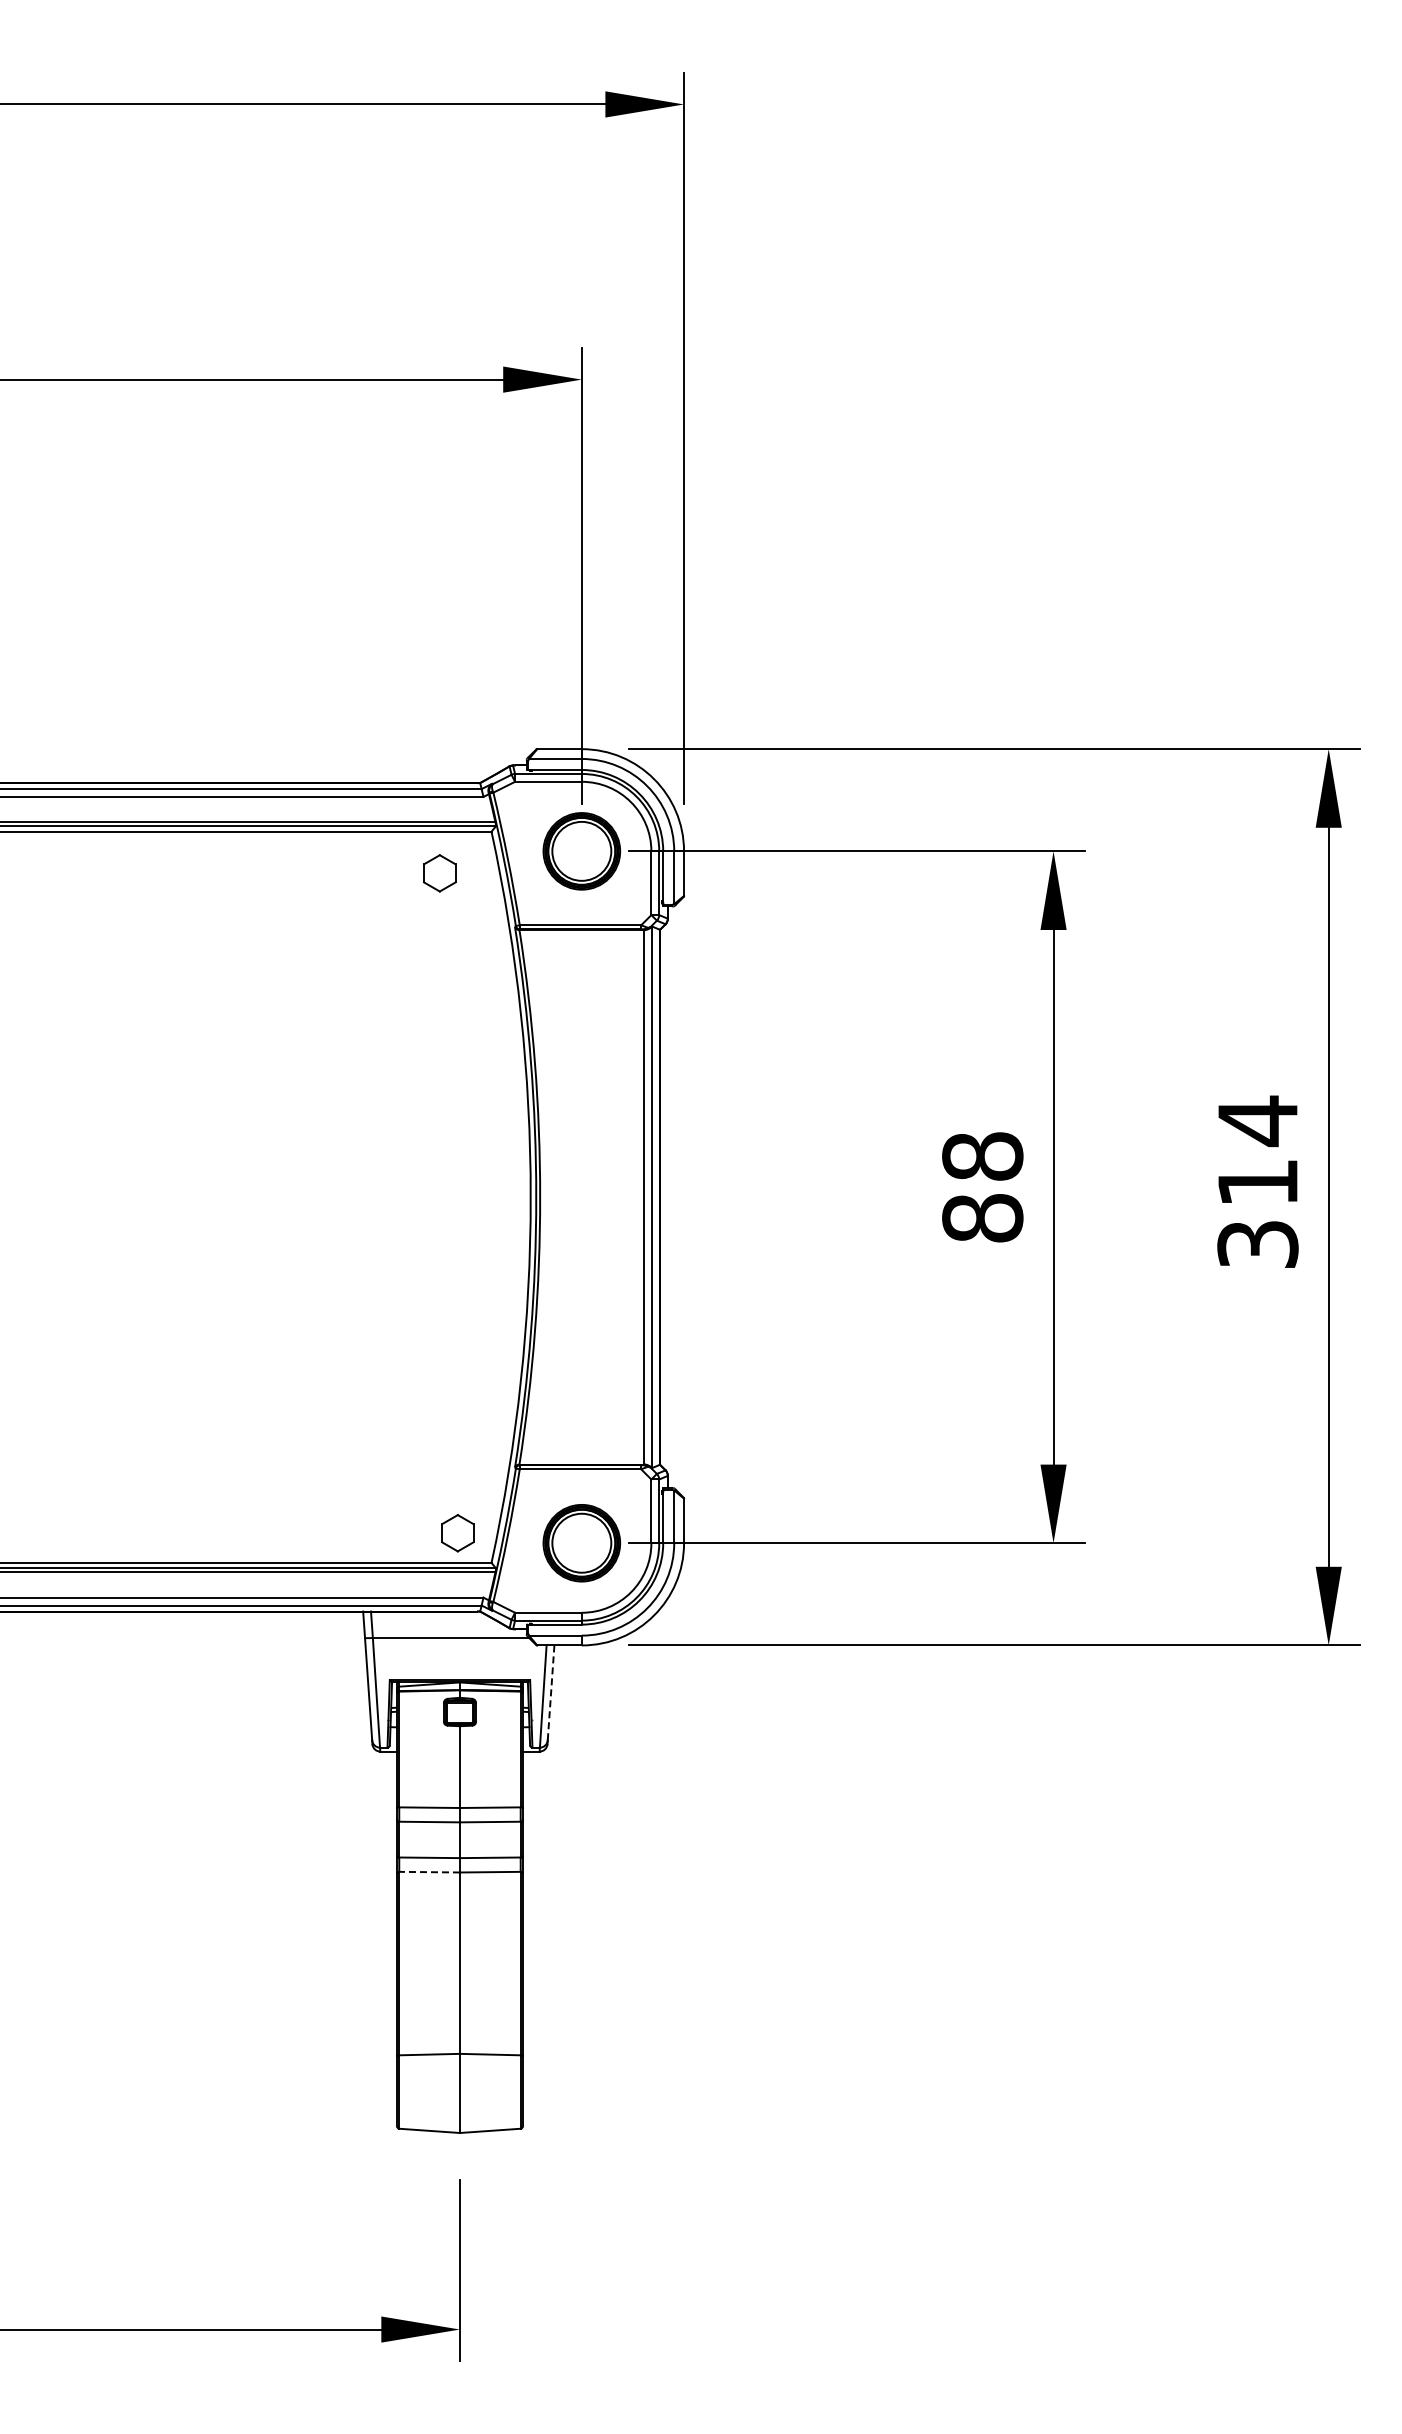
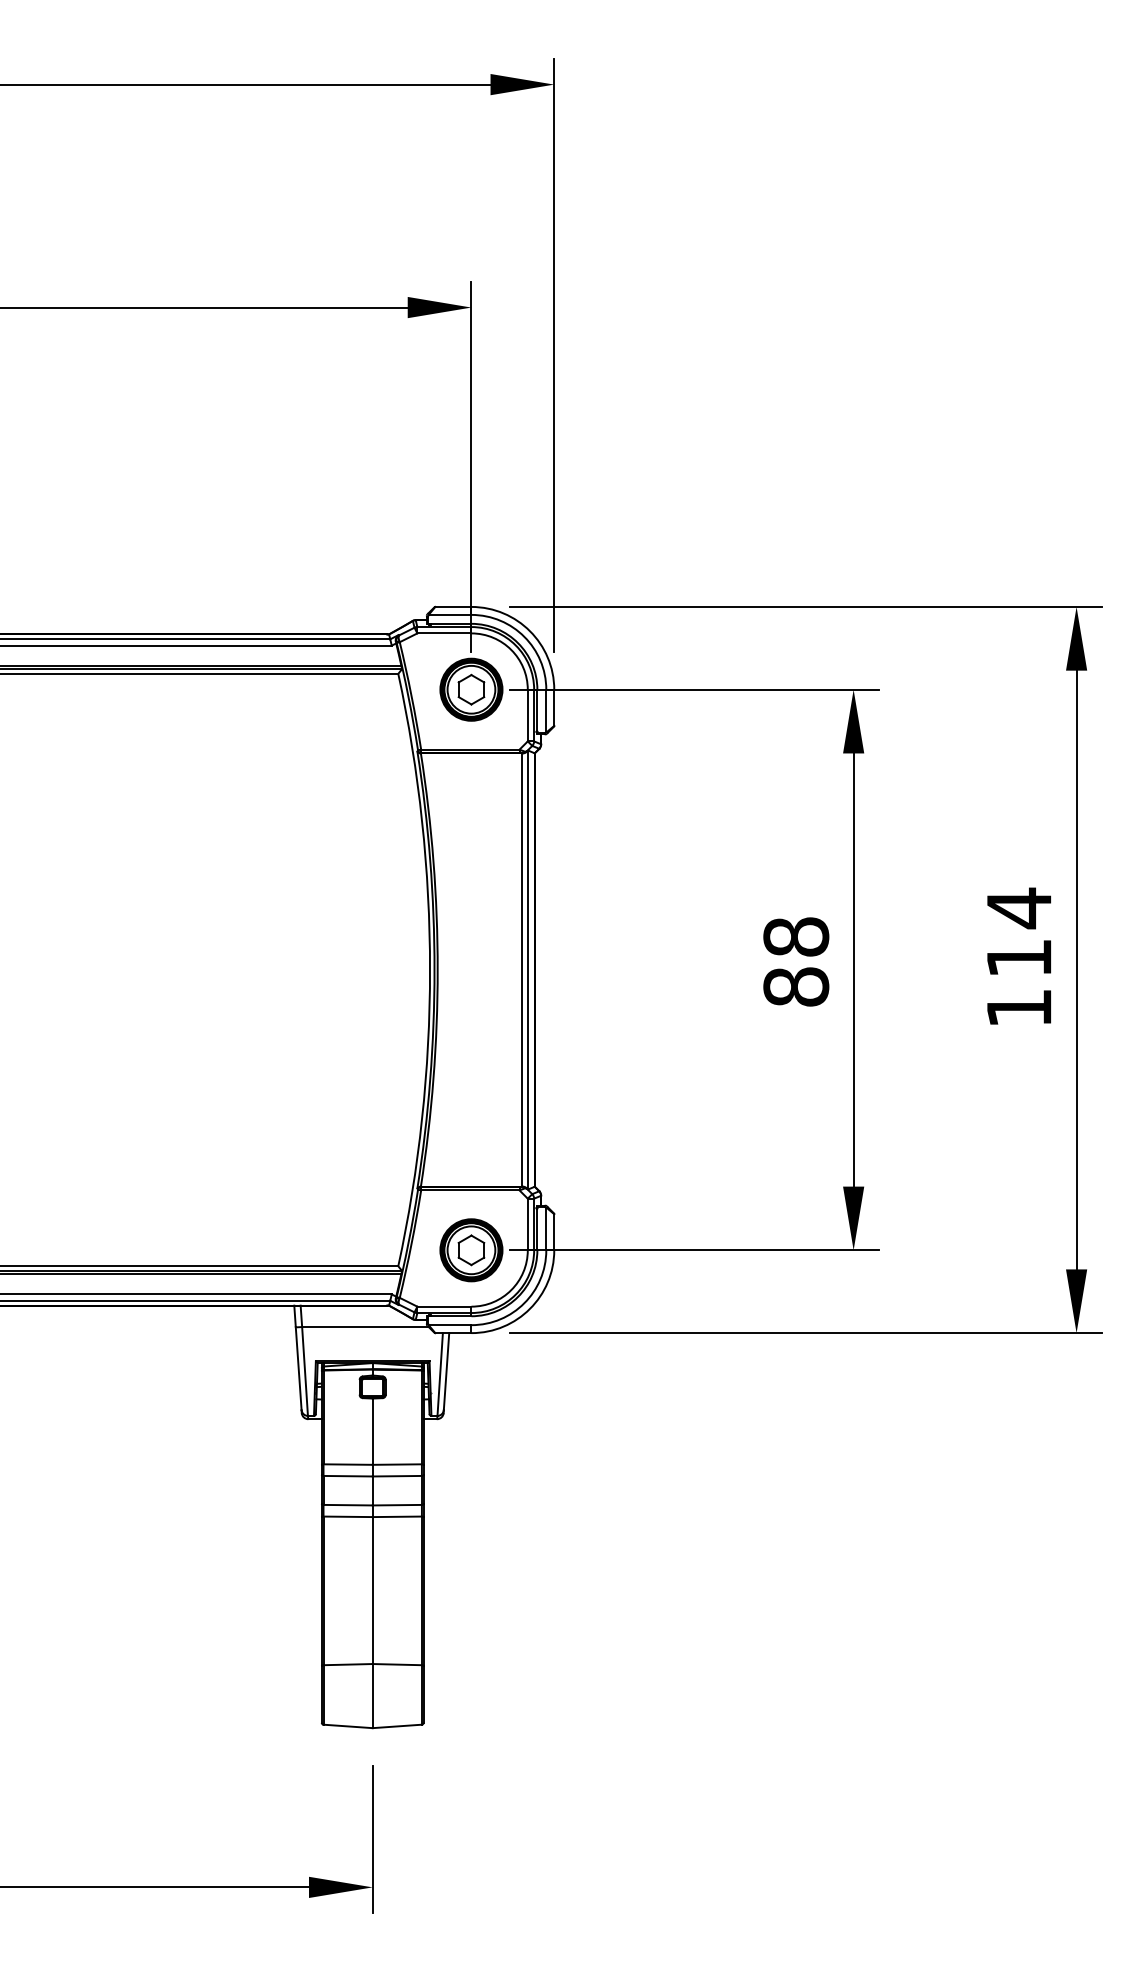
part: (439, 873) -> (471, 689), moved
text: (1257, 1244) -> (1018, 1008), 314 -> 114
part: (457, 1533) -> (471, 1250), moved
line: (551, 1692) -> (446, 1371), dashed -> solid
line: (429, 1872) -> (348, 1517), dashed -> solid

